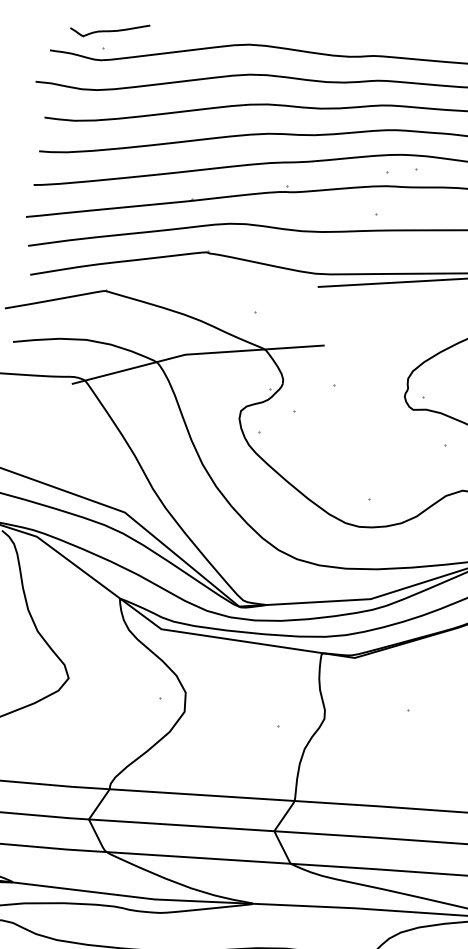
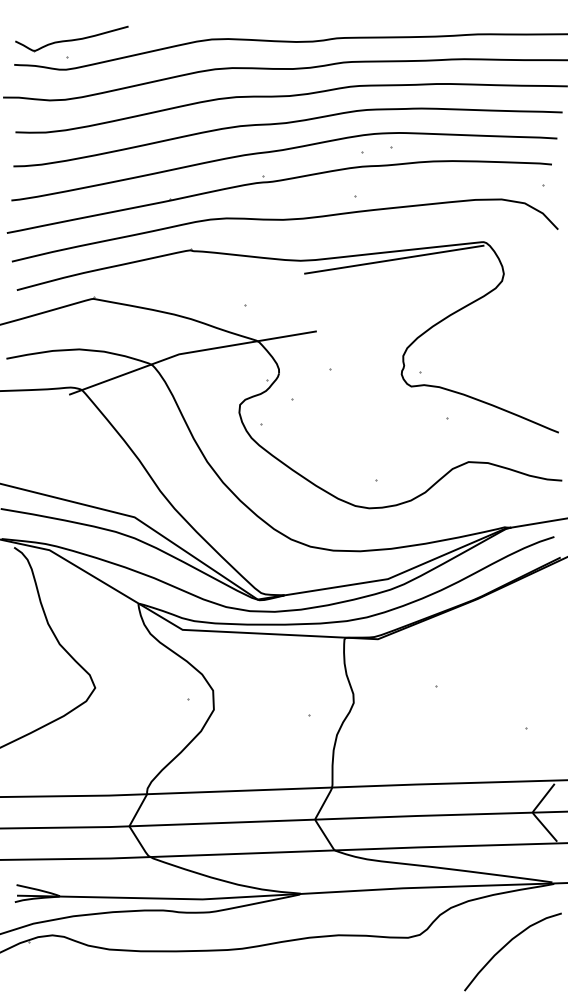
part: (109, 29) -> (71, 38), size x1.43

